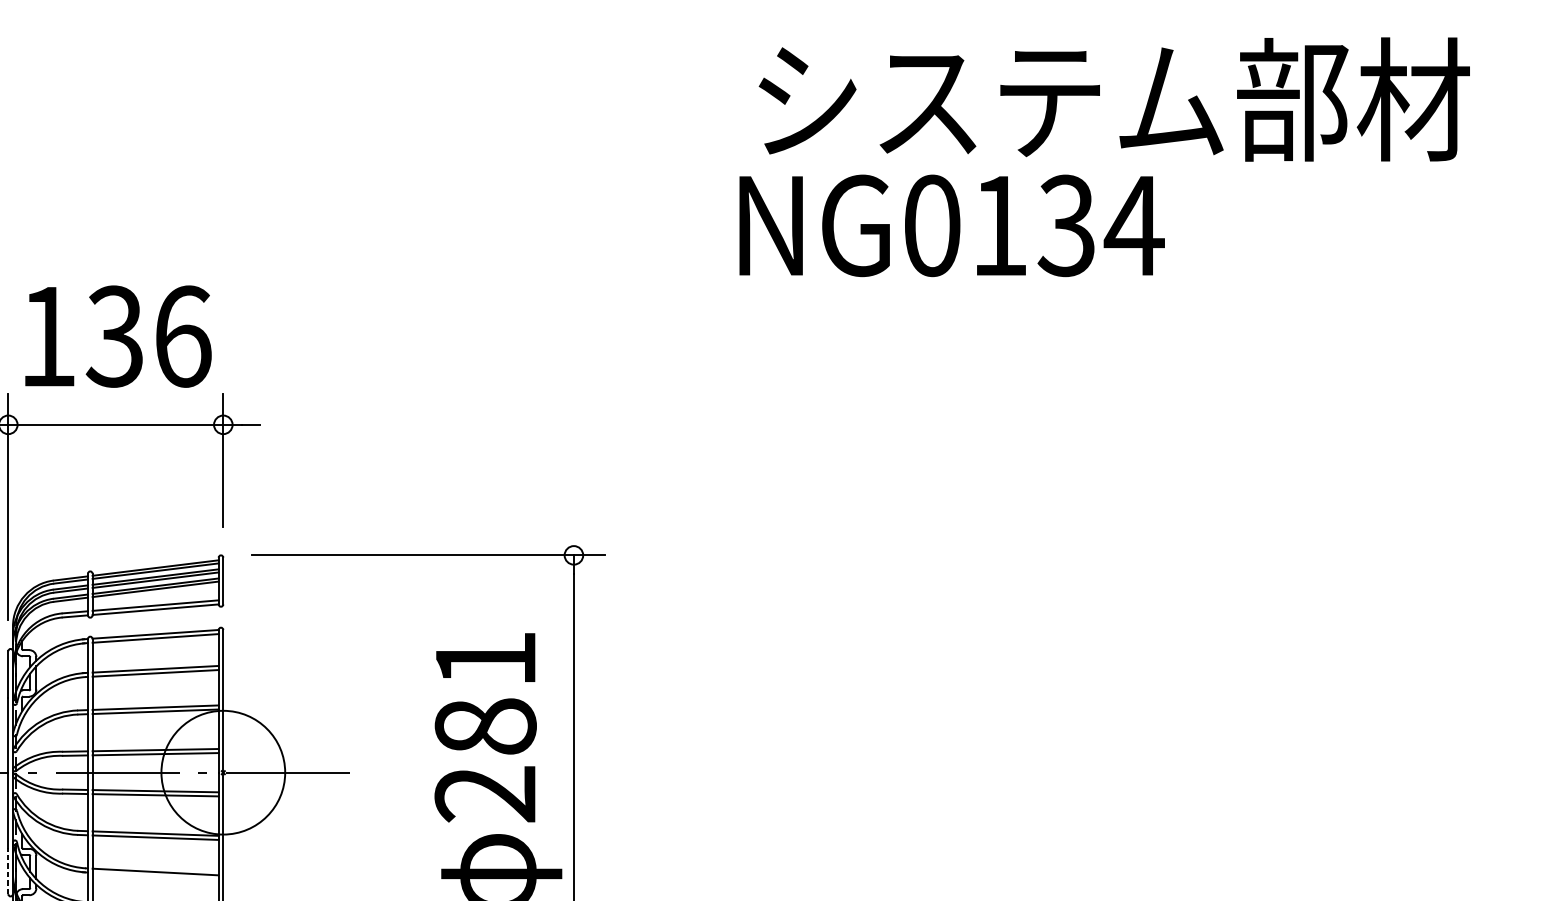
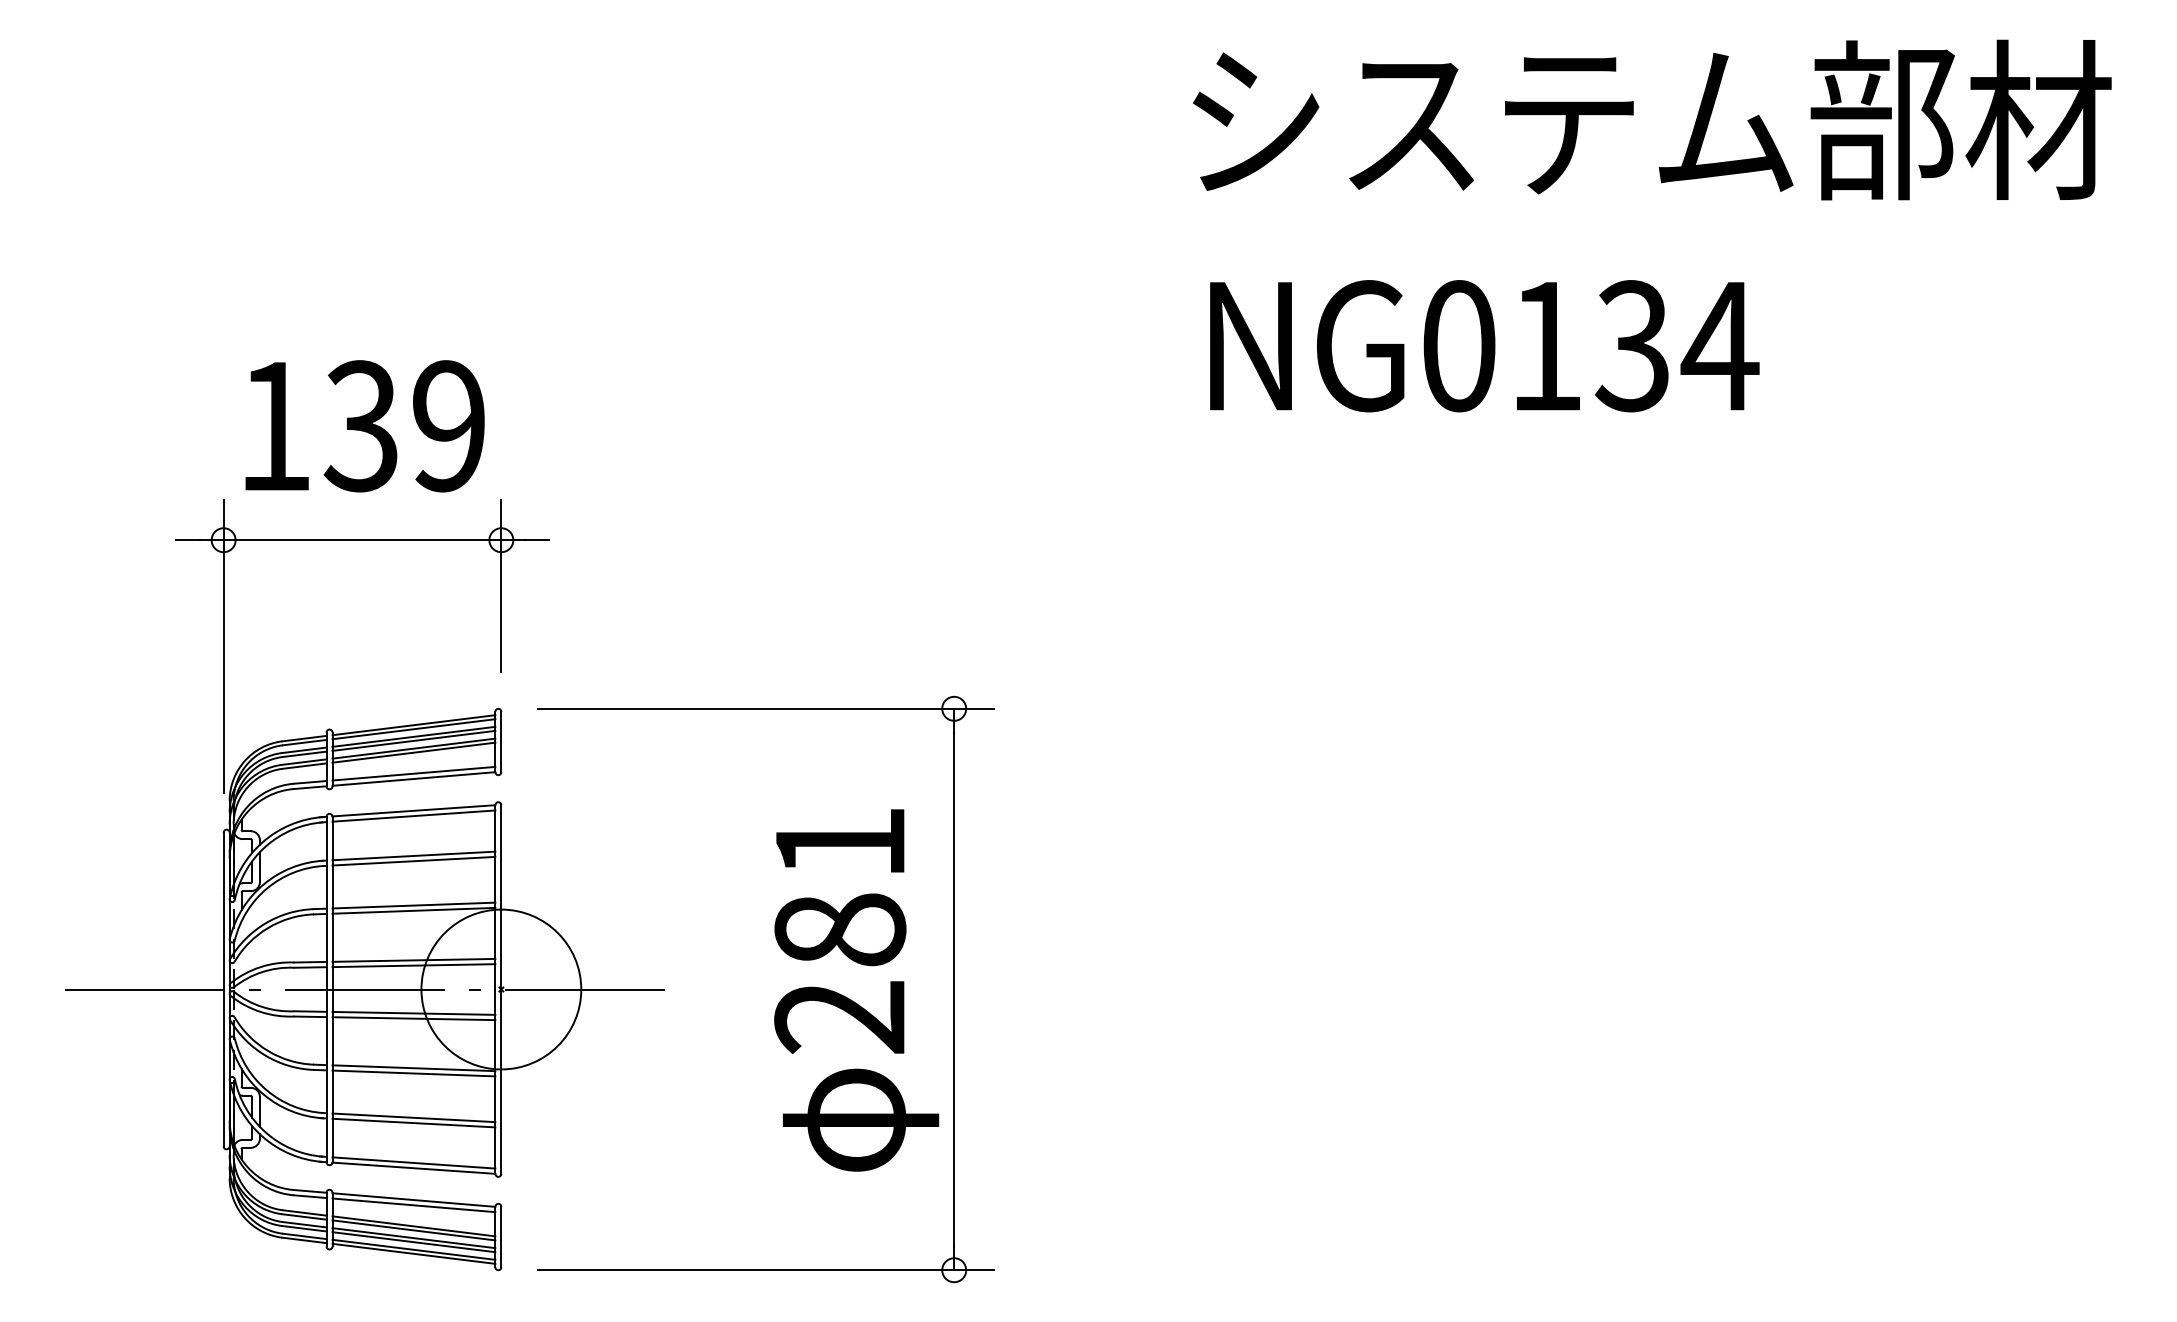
text: (951, 226) -> (1484, 346), moved
text: (183, 336) -> (449, 426), 136 -> 139
line: (8, 870) -> (223, 1116), dashed -> solid
line: (155, 875) -> (413, 1122), added

